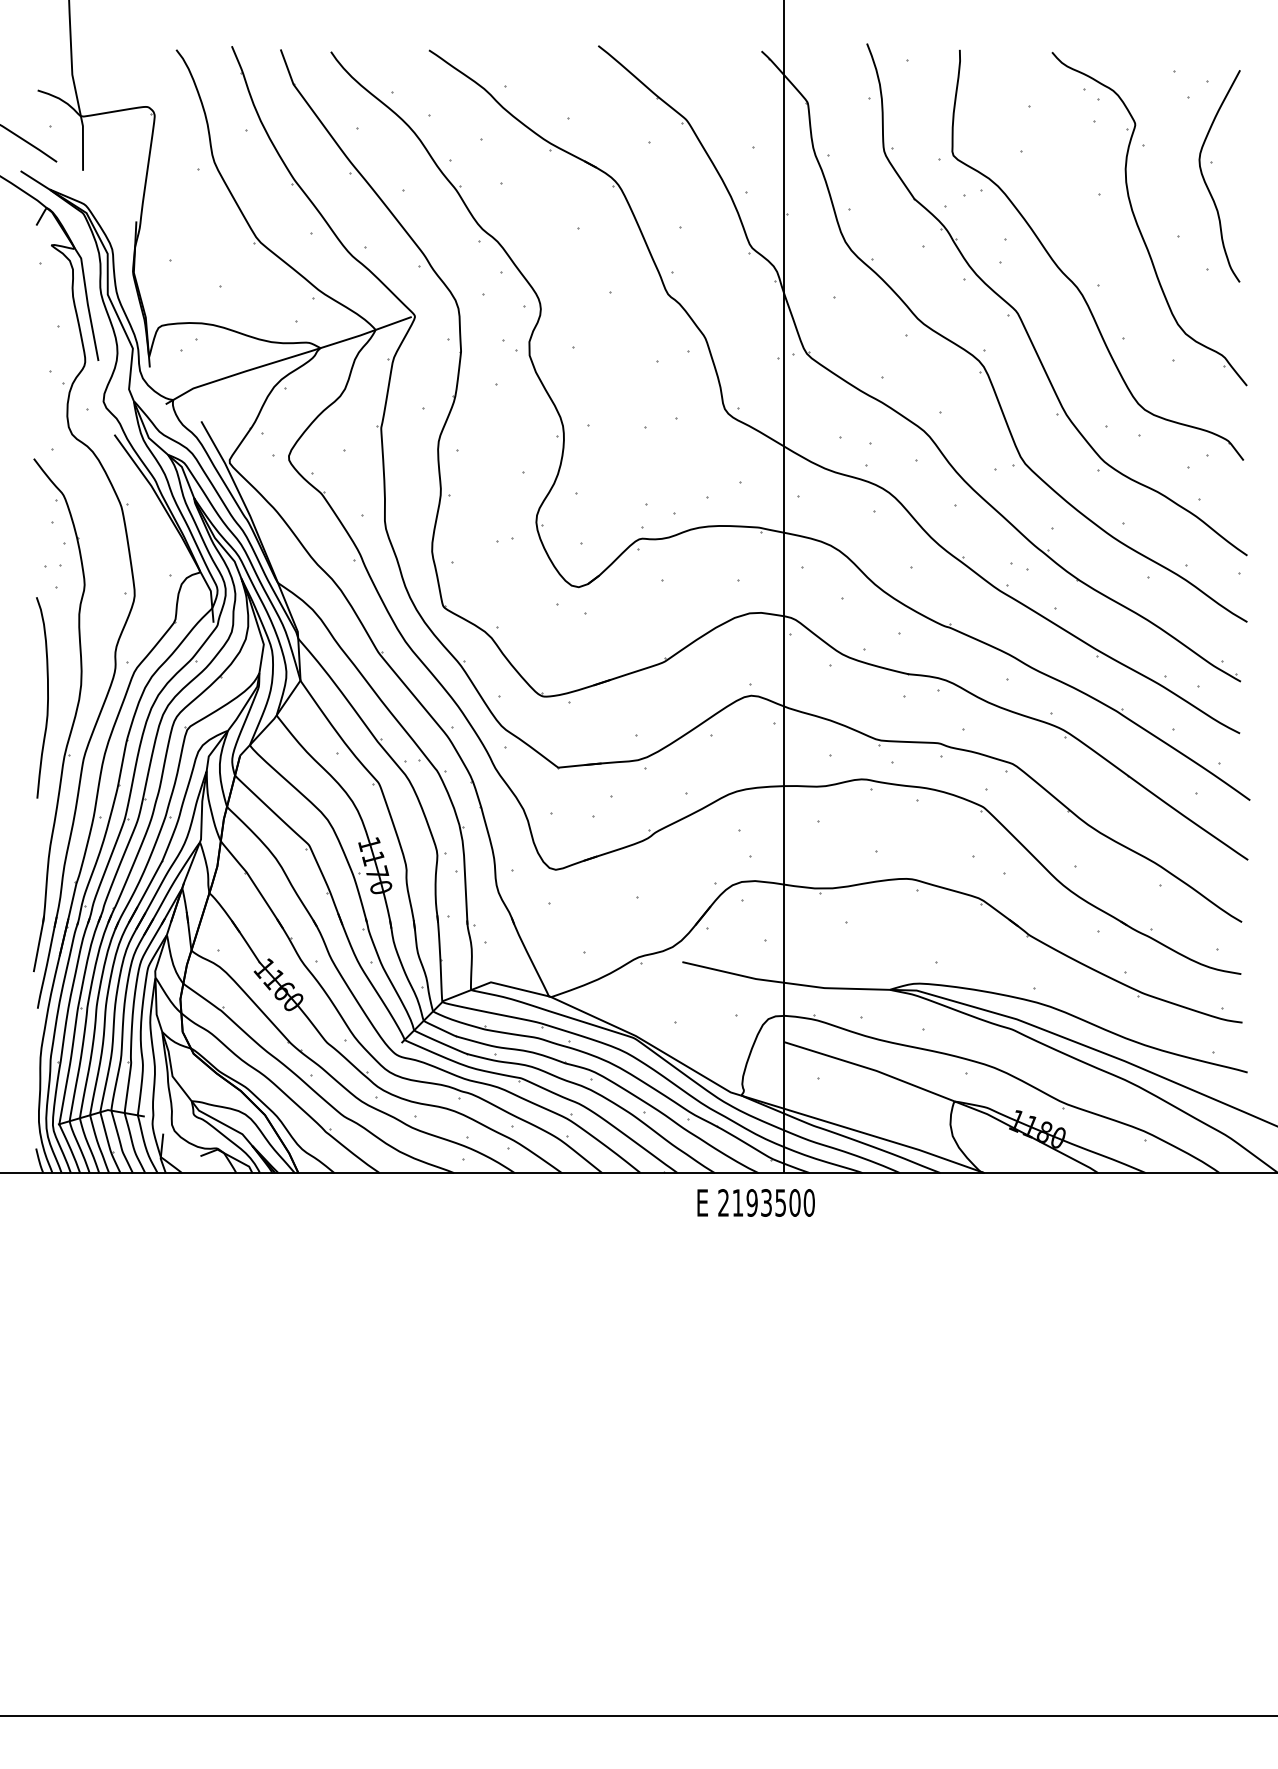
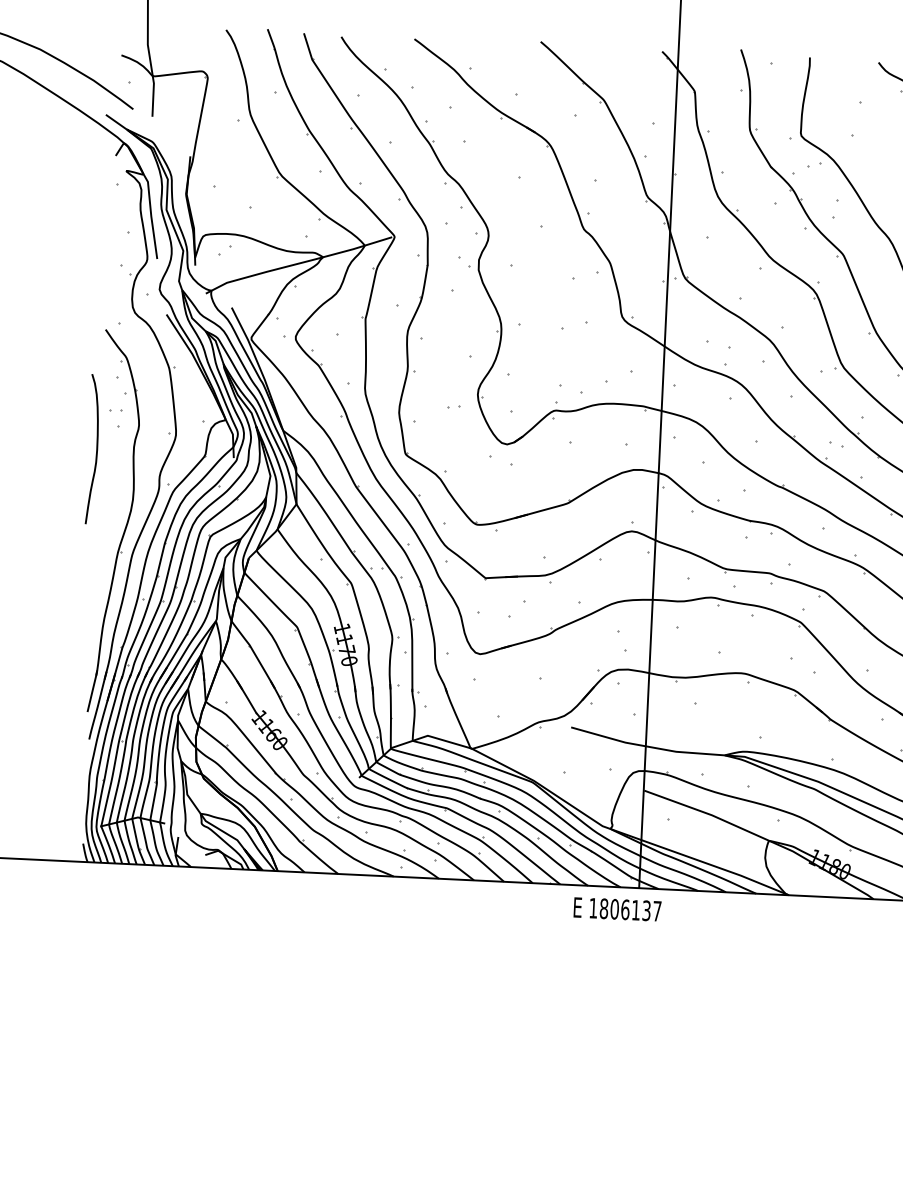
curve: (47, 697) -> (96, 449), moved
text: (766, 1202) -> (625, 909), 2193500 -> 1806137

